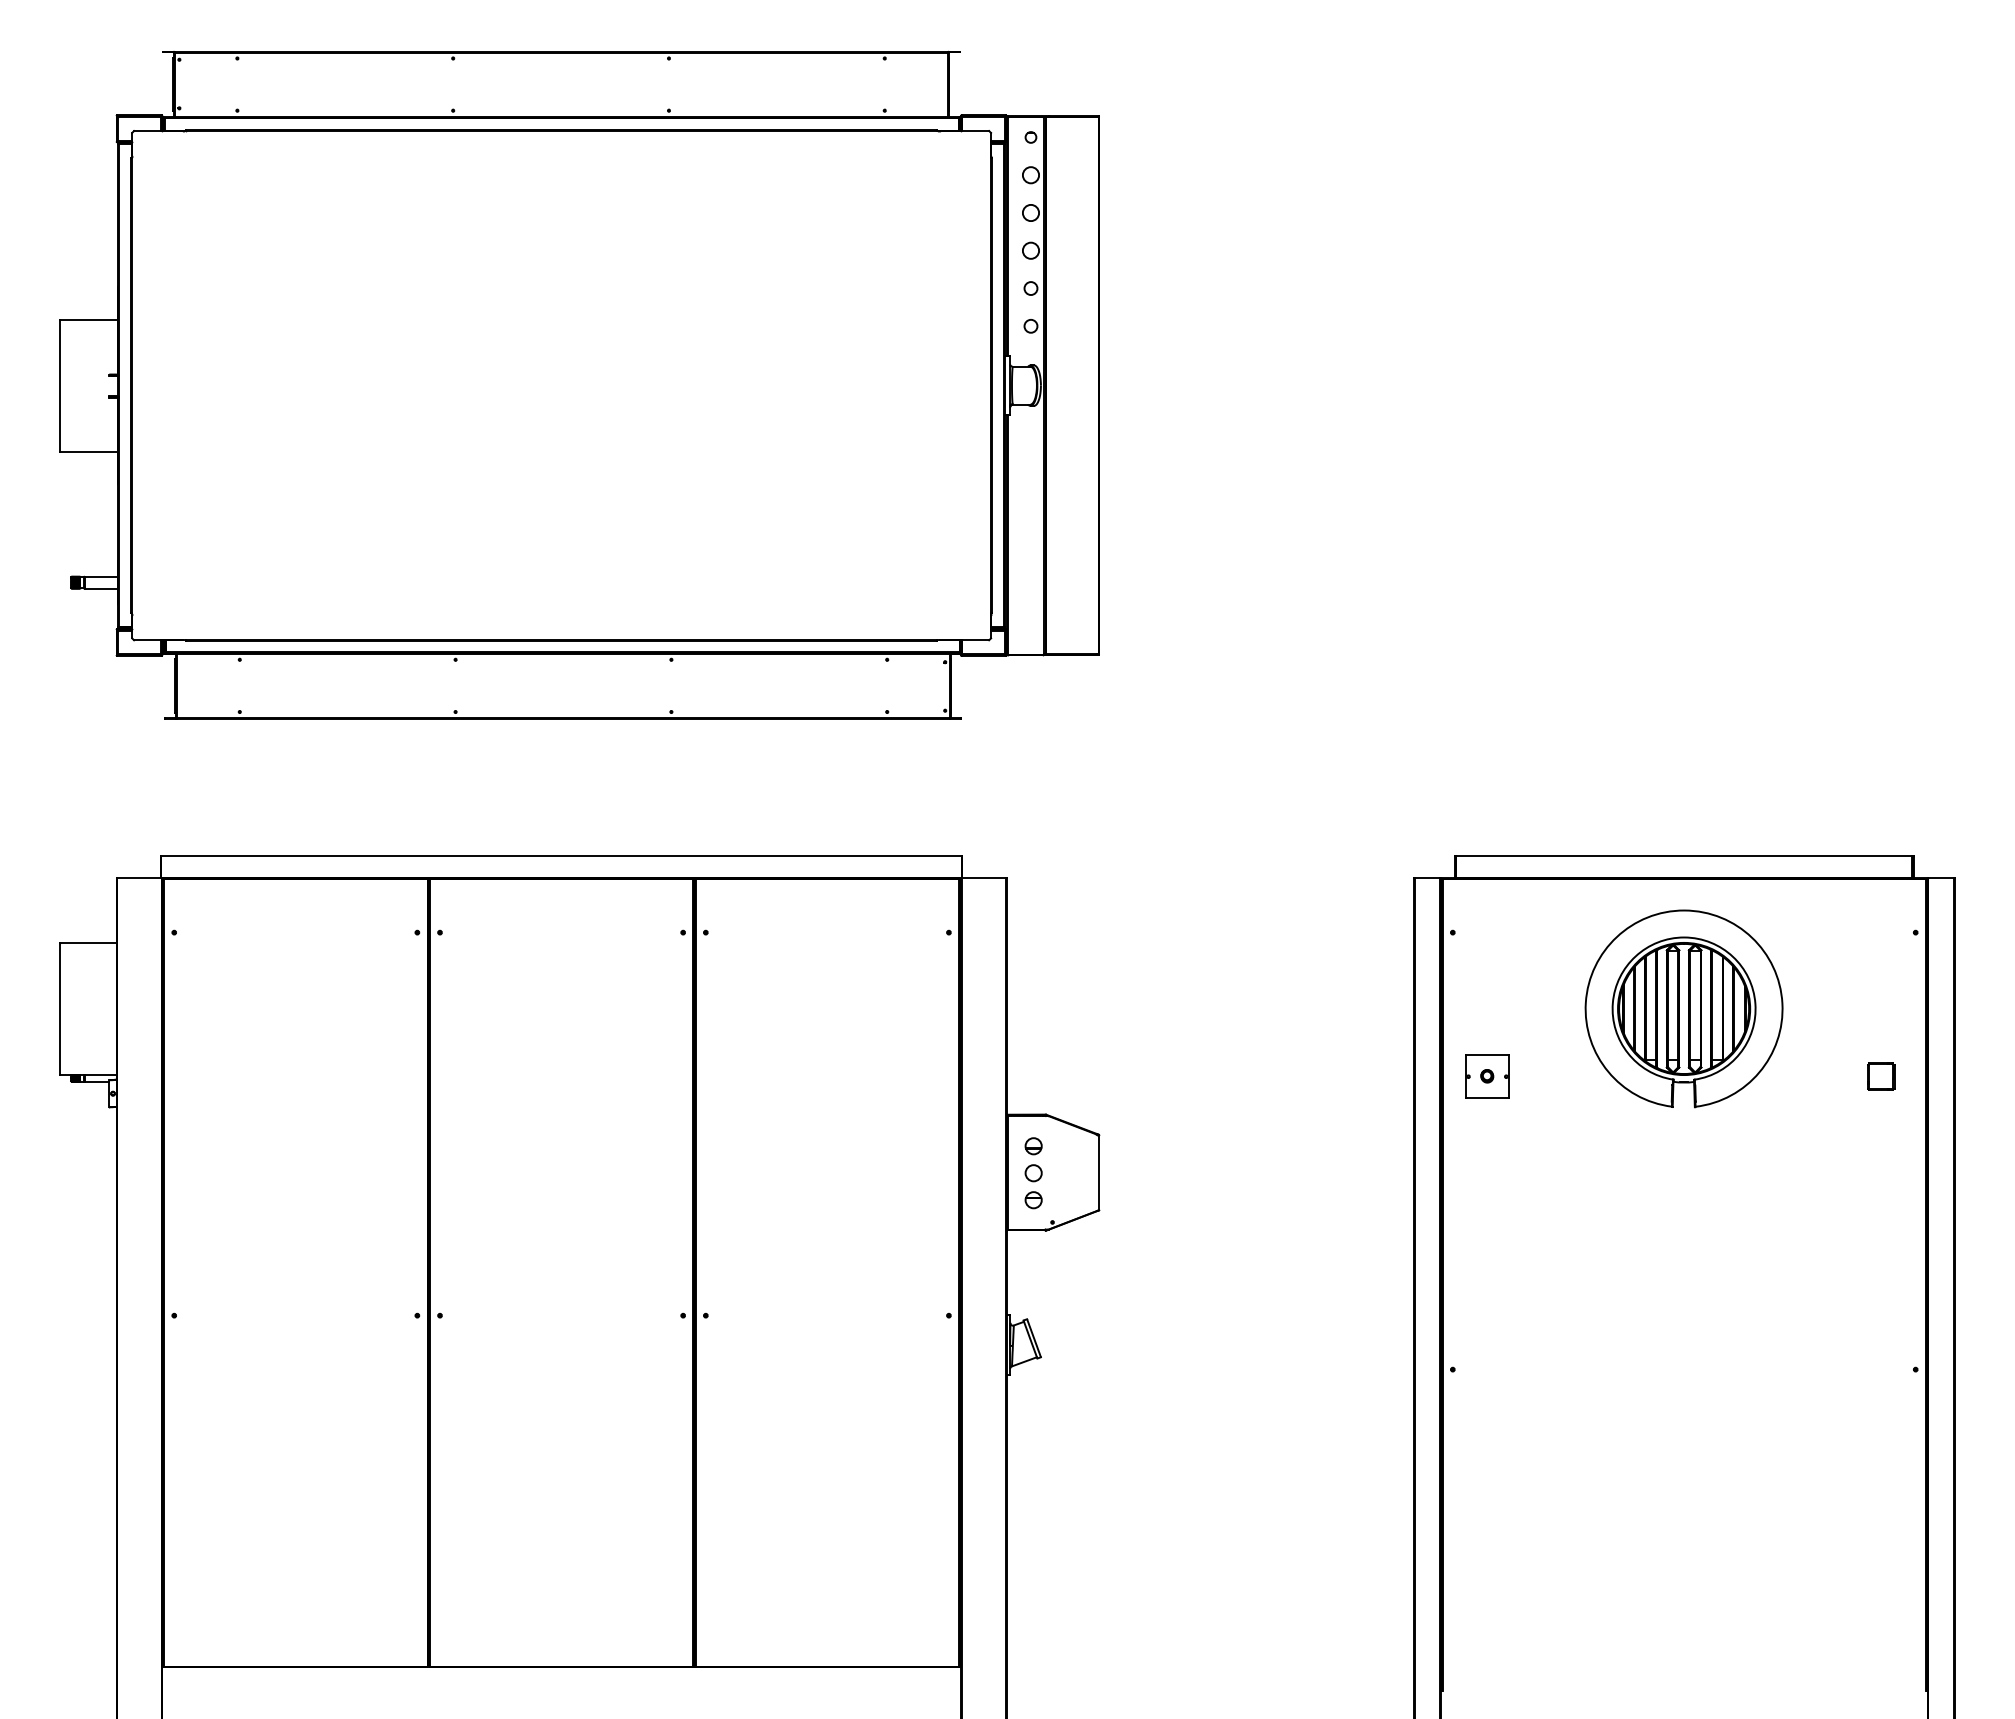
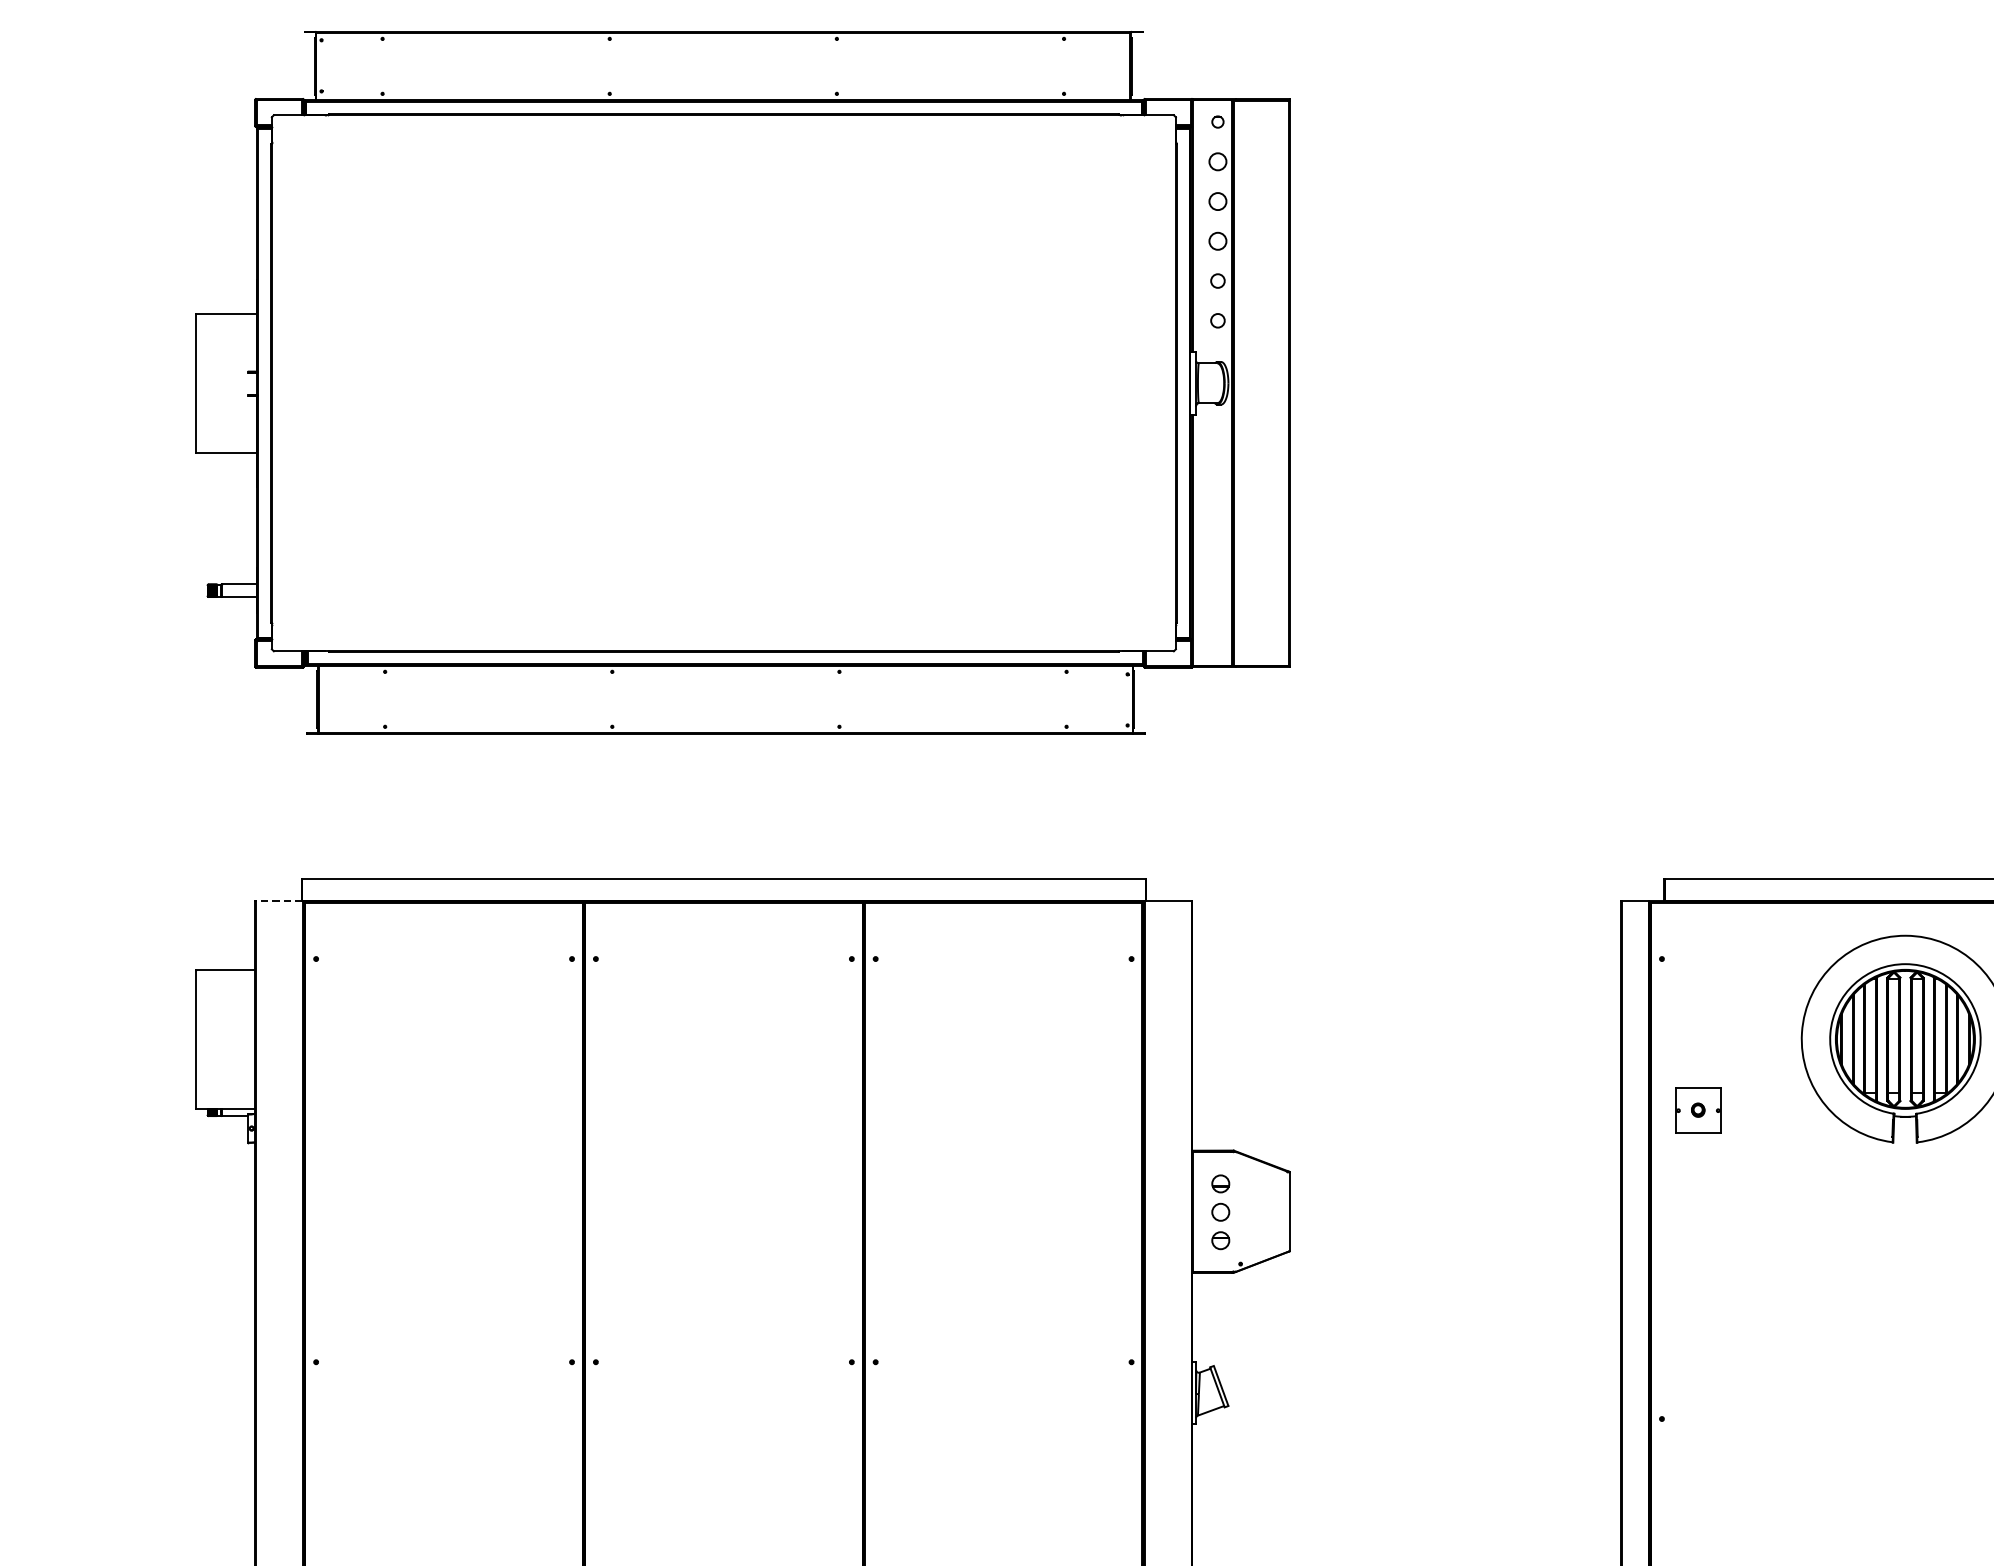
line: (138, 877) -> (278, 901), solid -> dashed

